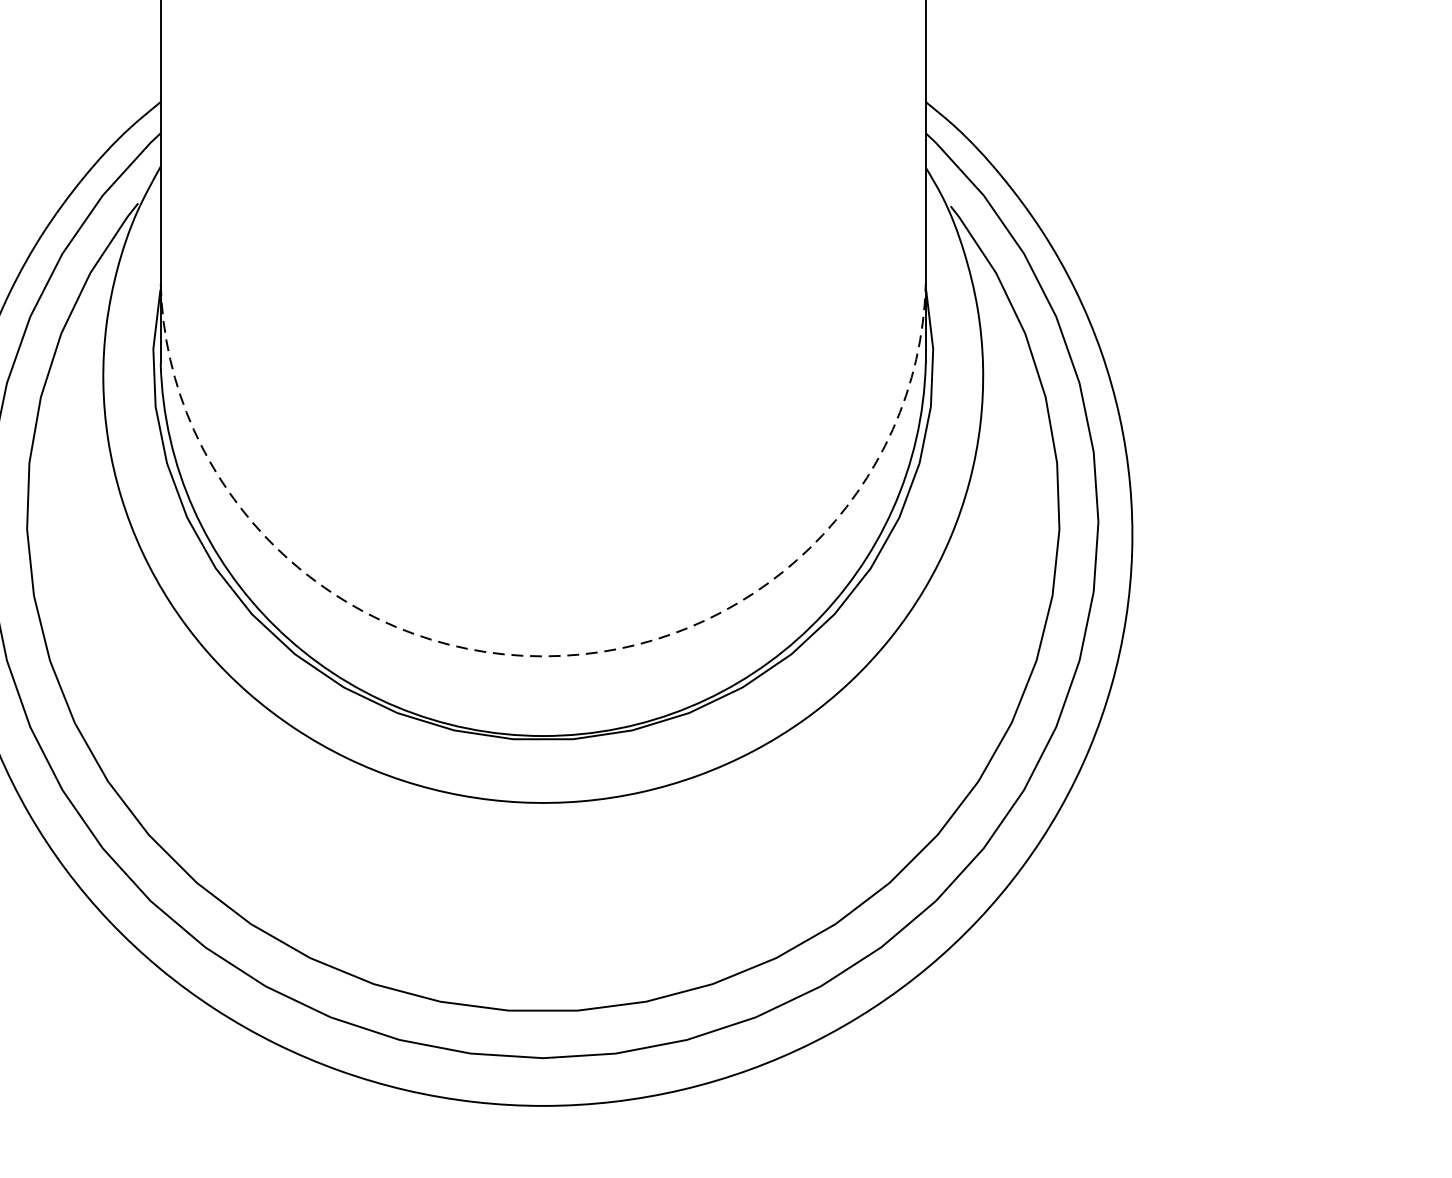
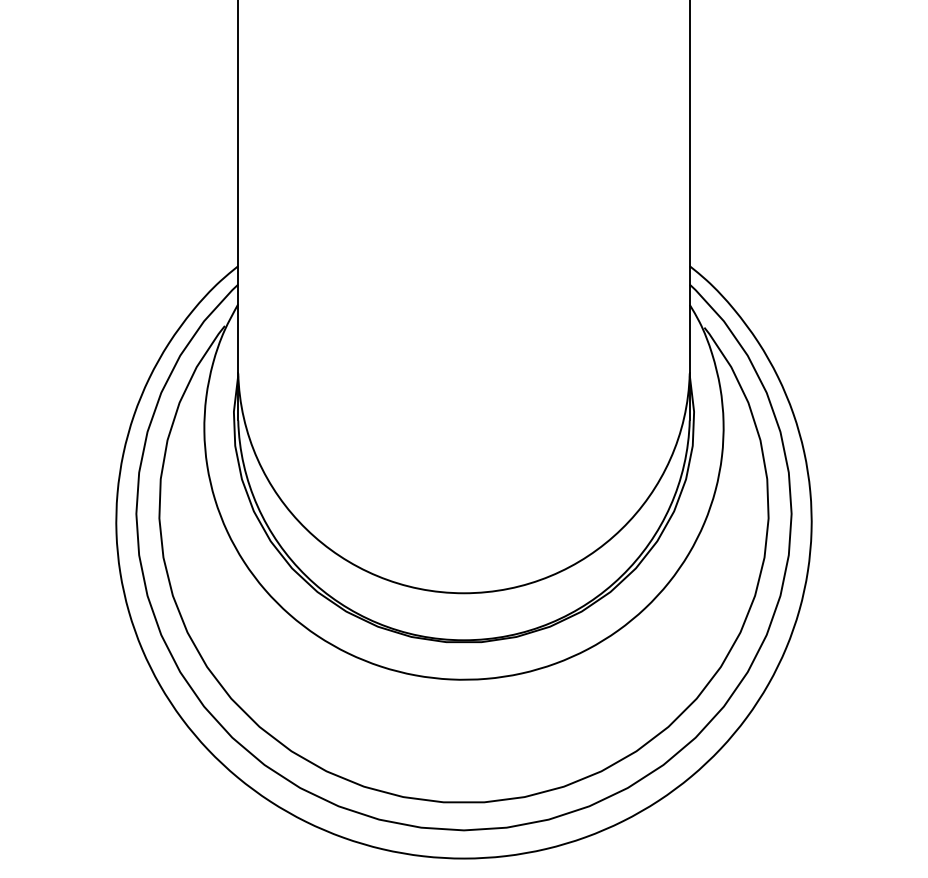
arc: (544, 656) -> (464, 593), dashed -> solid

